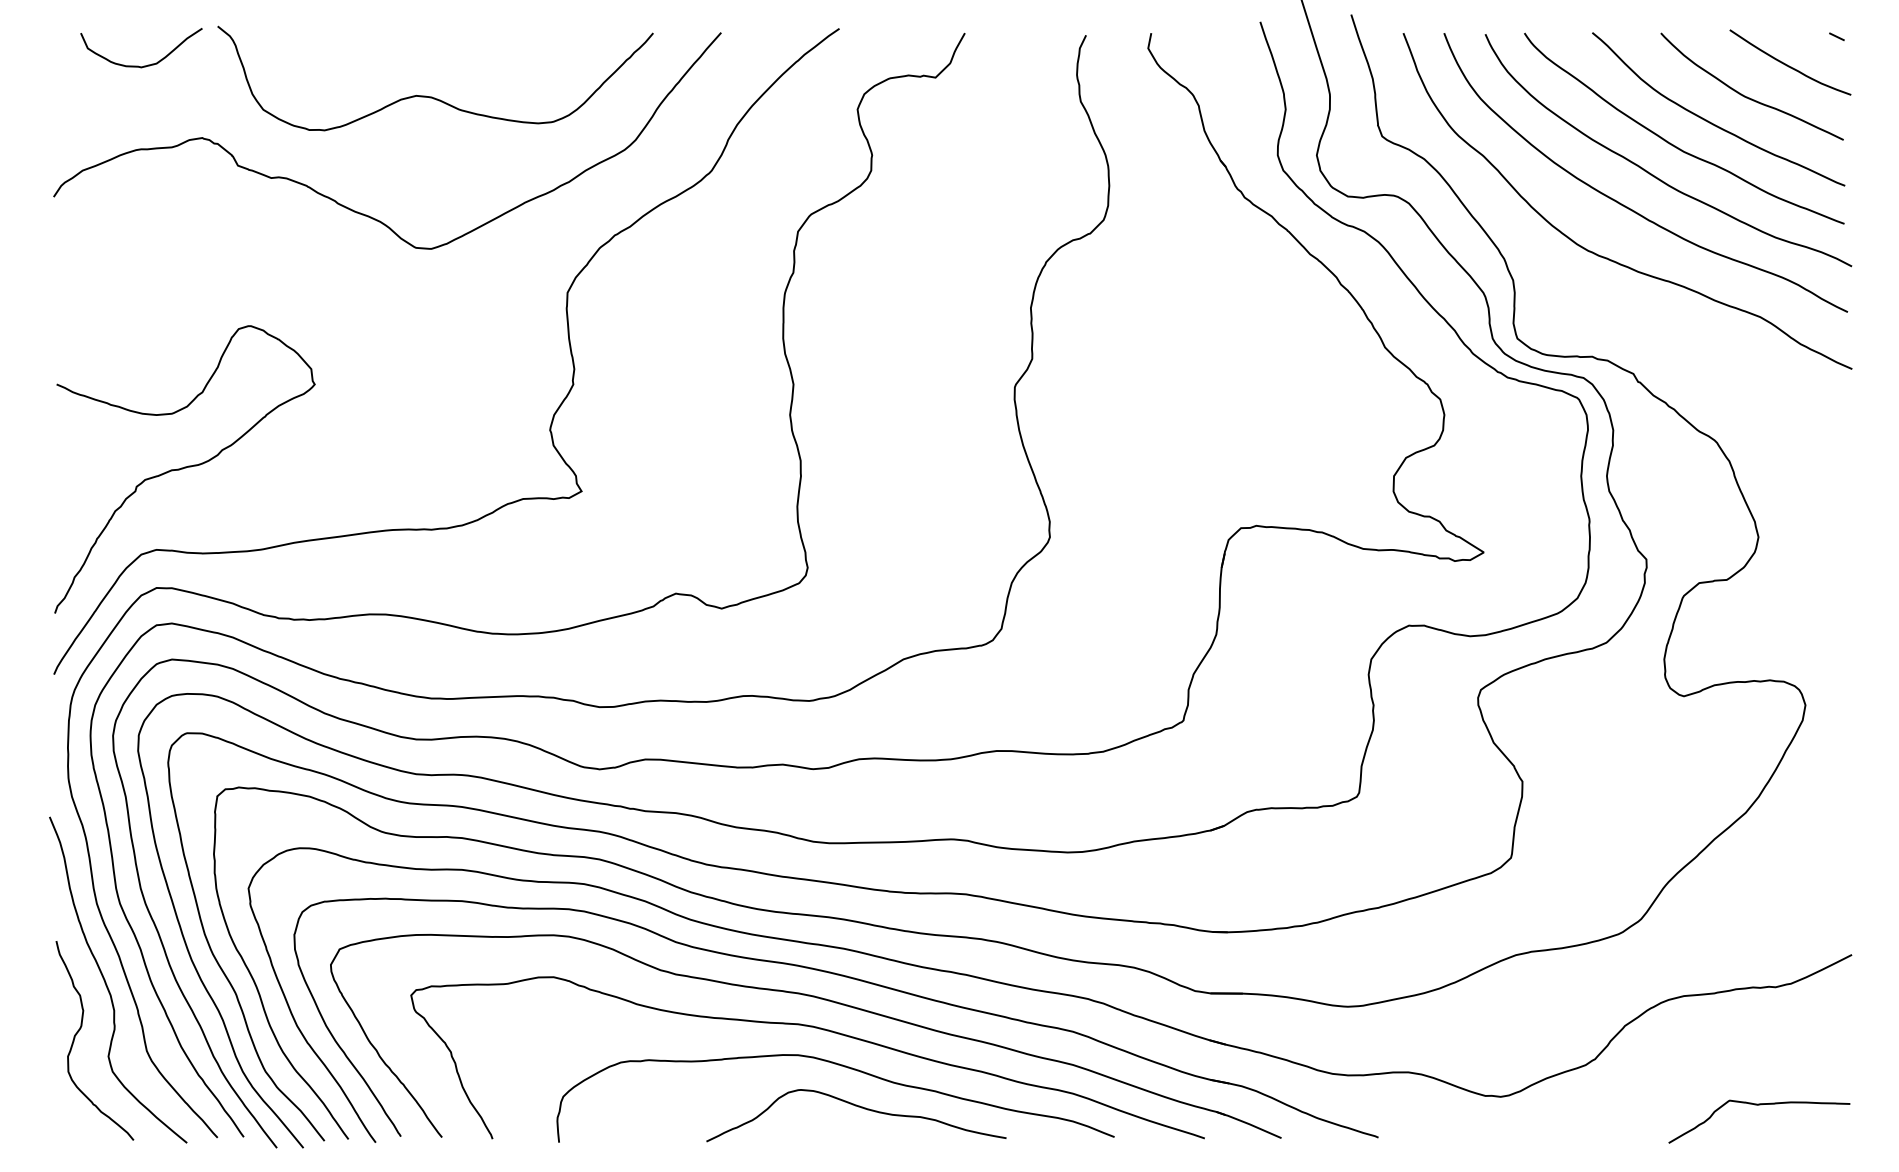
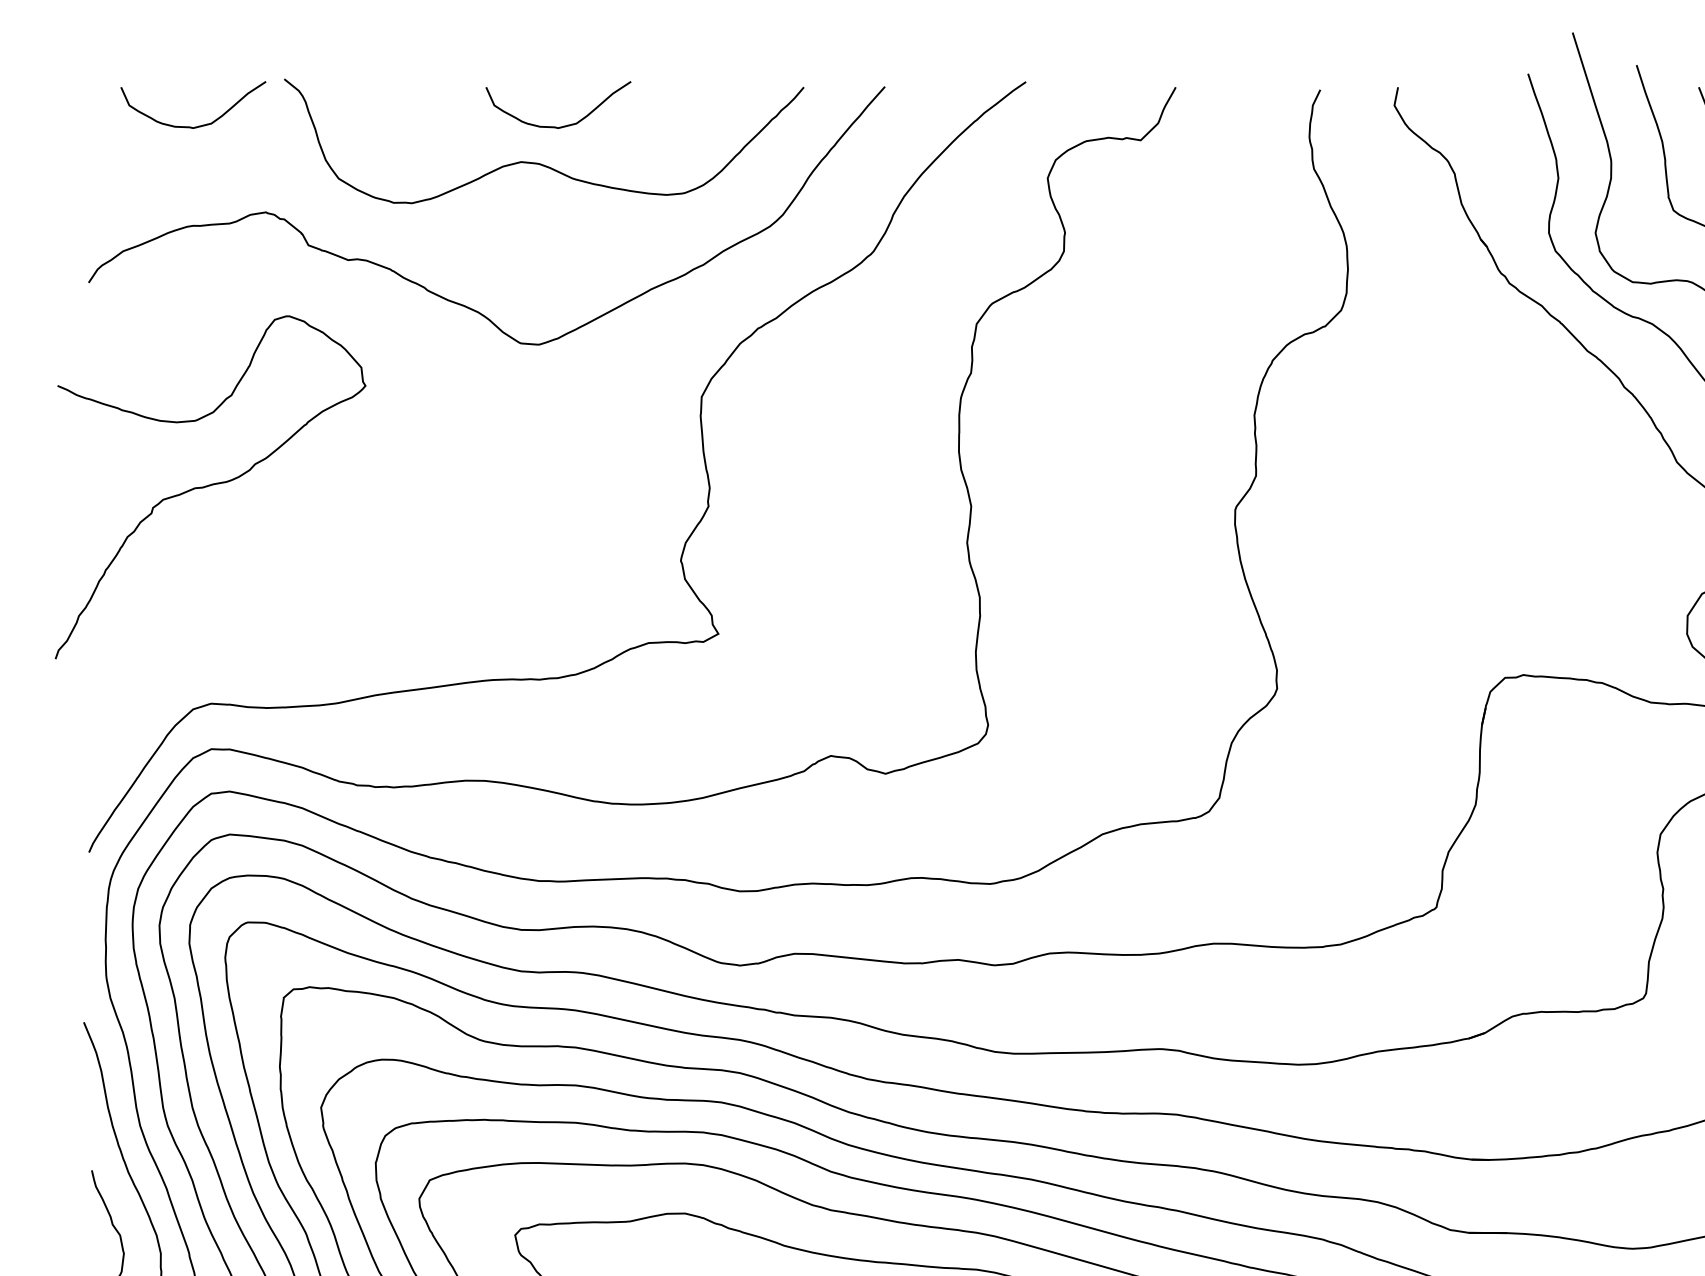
curve: (444, 65) -> (554, 125), added
curve: (184, 468) -> (210, 486), moved

